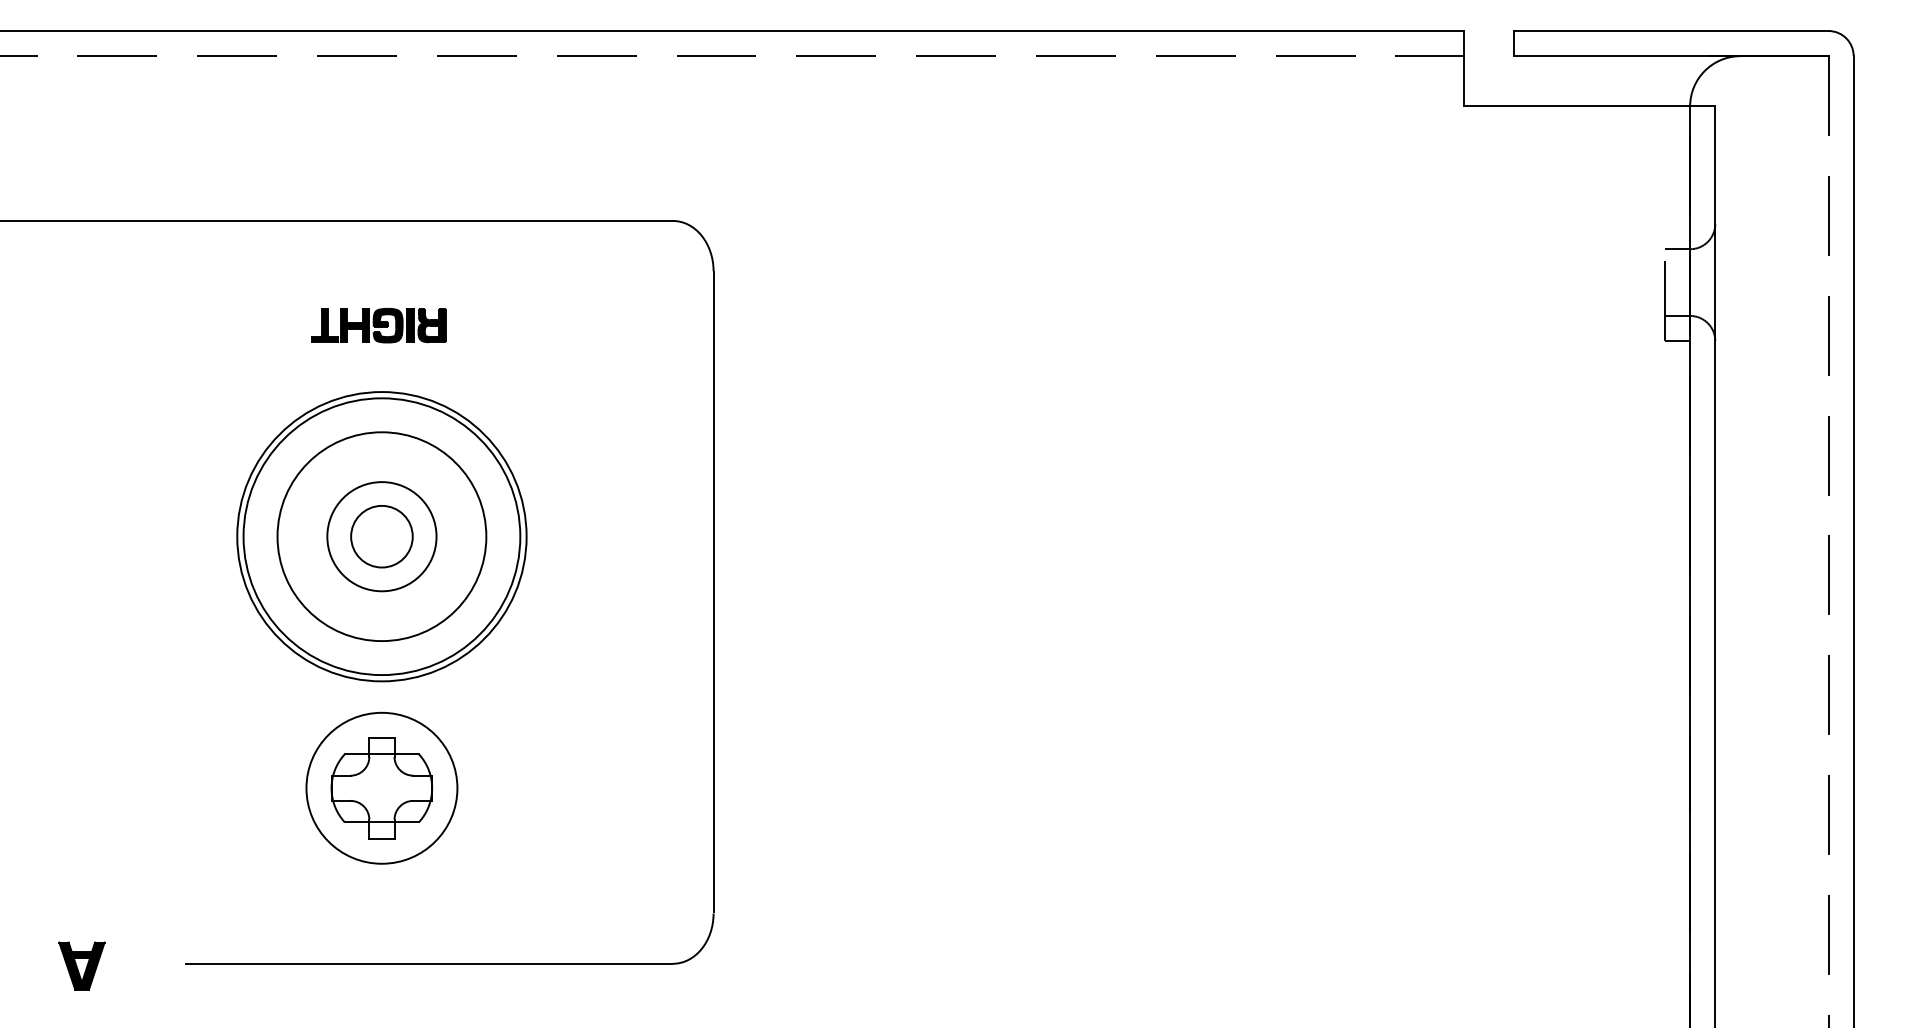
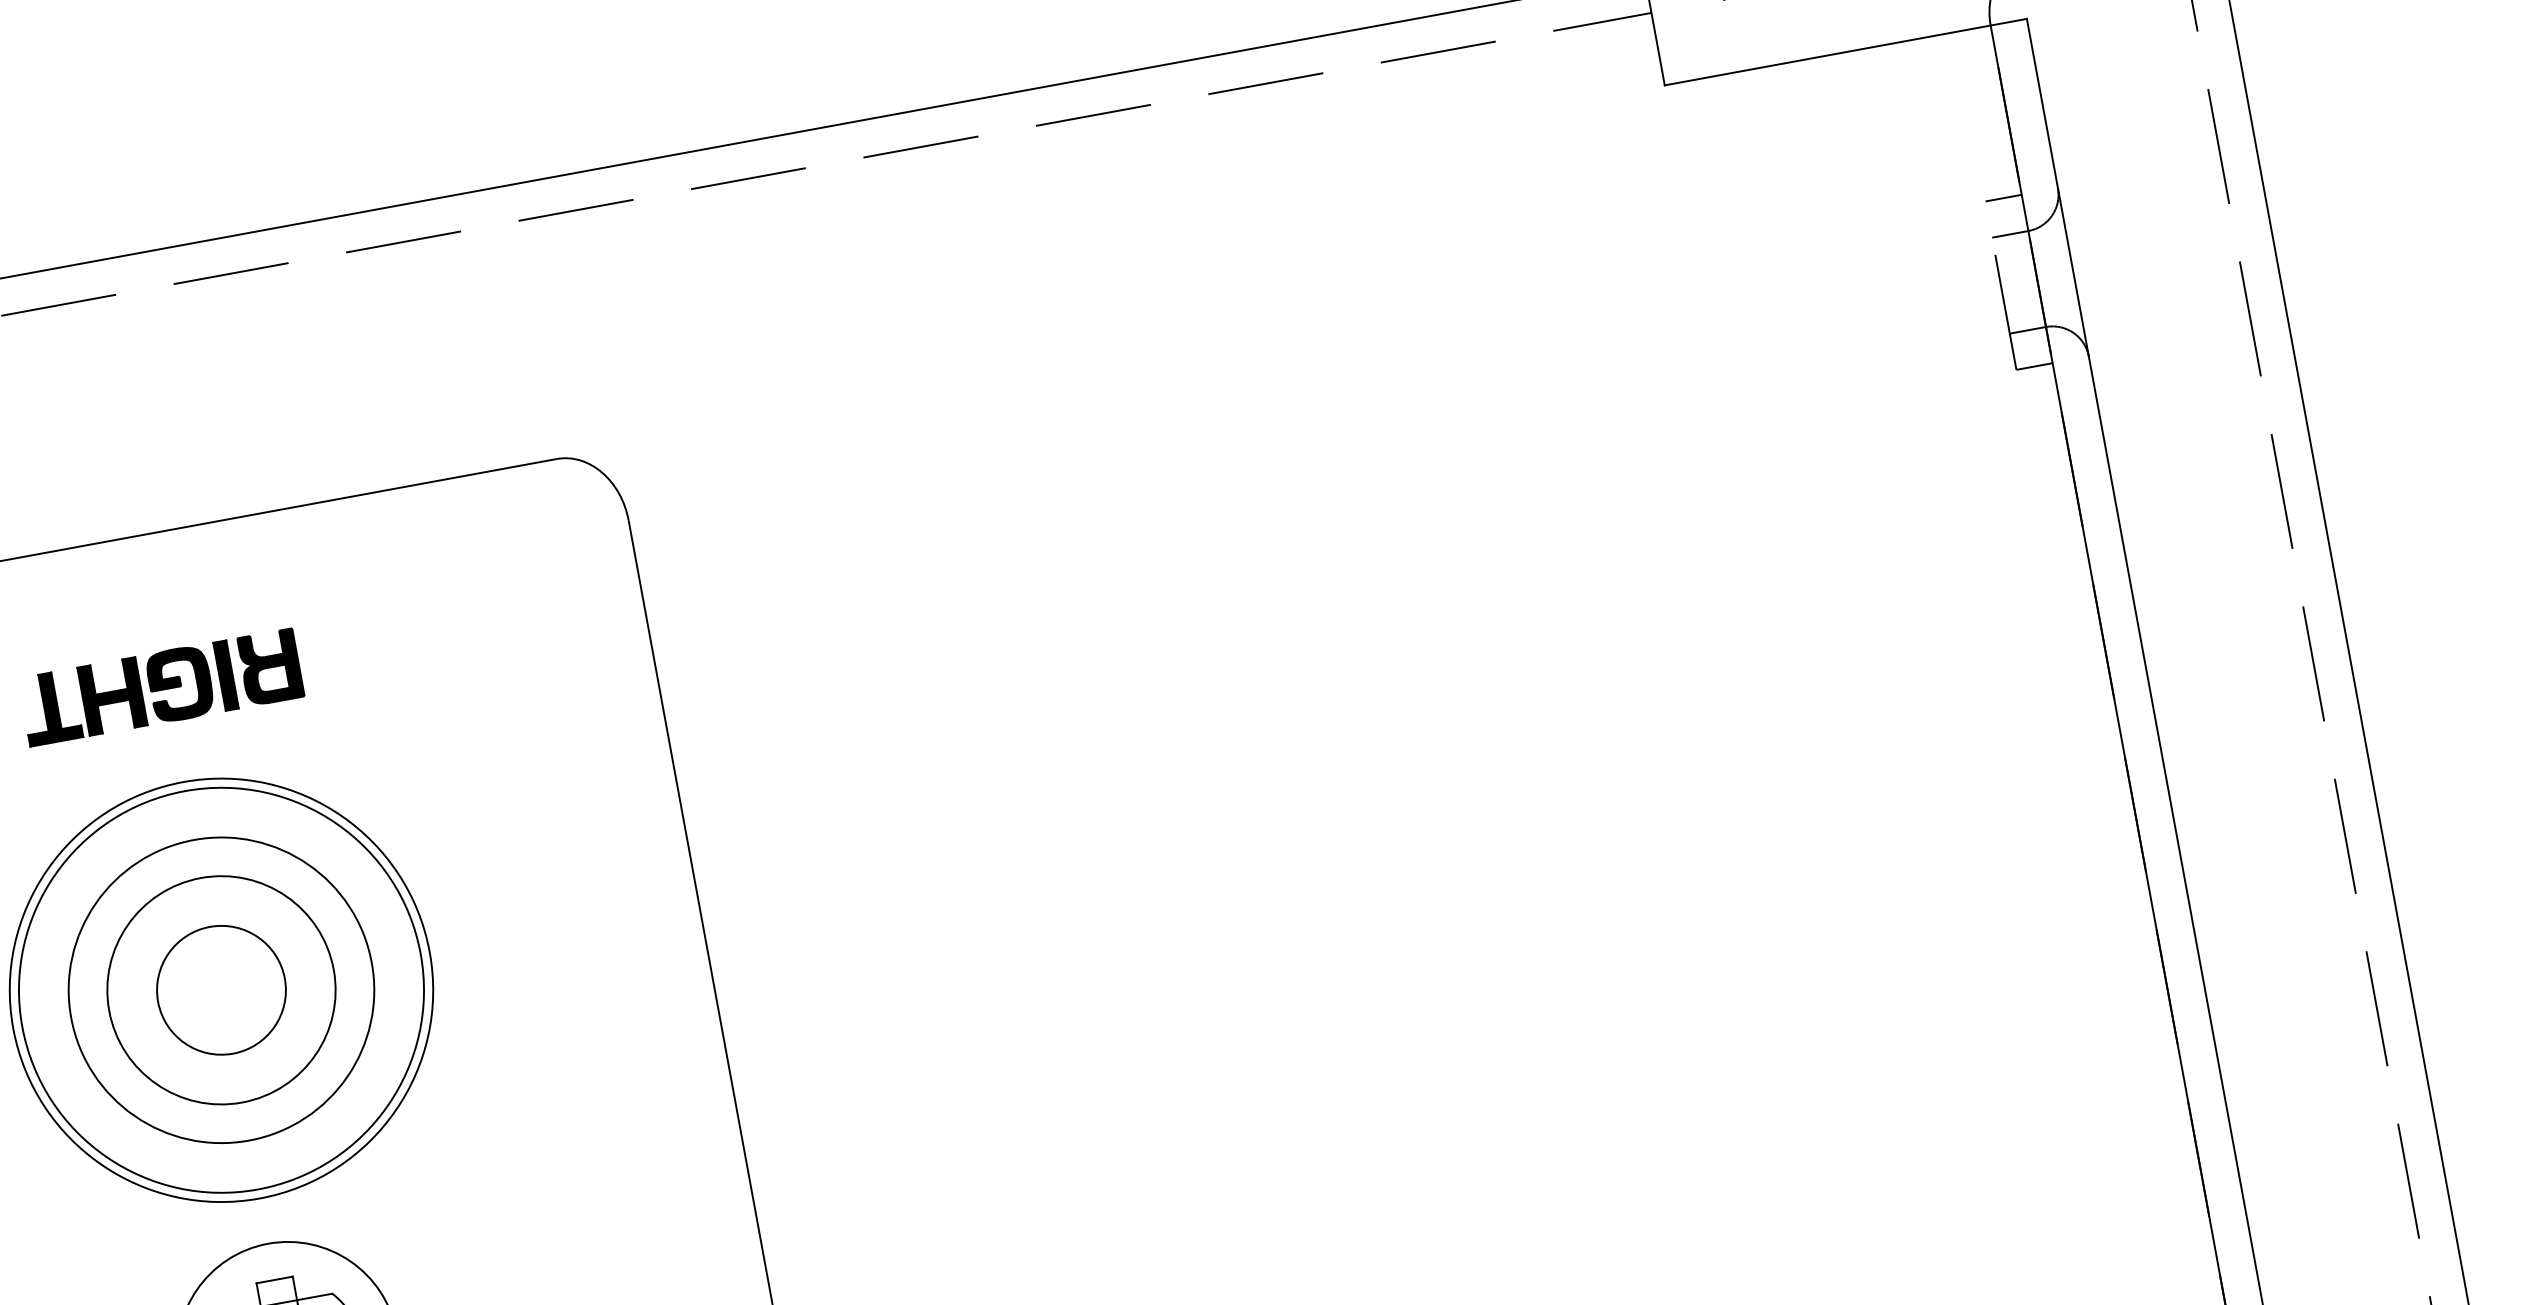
line: (1677, 224) -> (2003, 198), added
part: (378, 325) -> (160, 687), size x1.43
circle: (381, 536) -> (220, 990), size x1.43
circle: (381, 536) -> (220, 990), size x1.43

